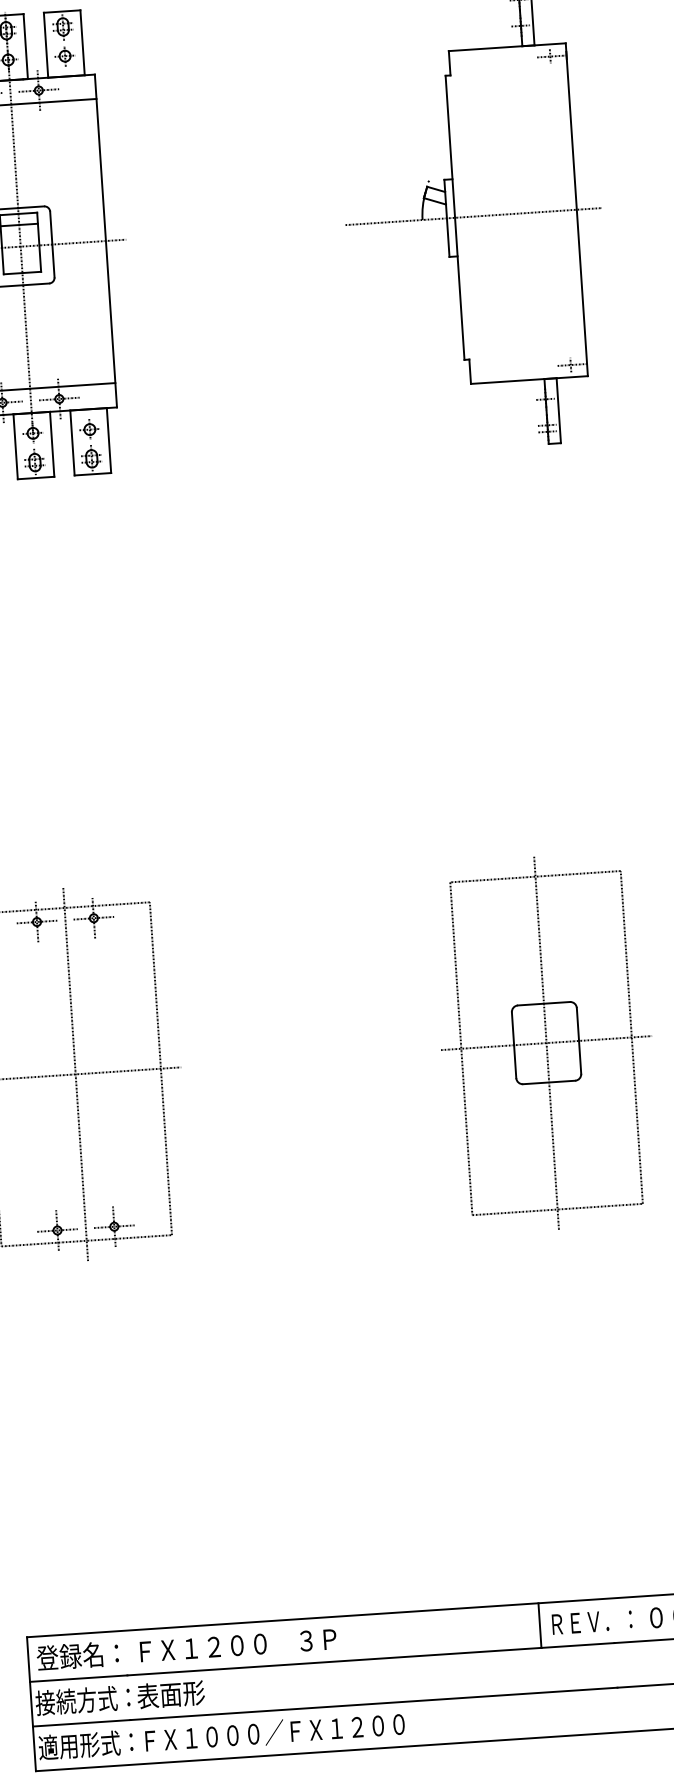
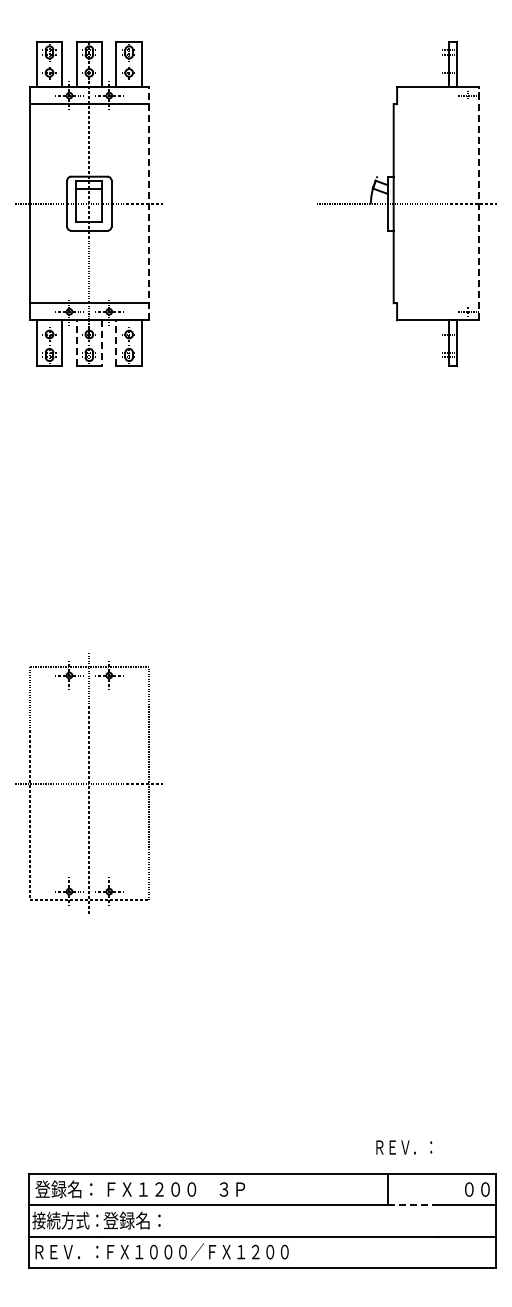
line: (577, 209) -> (479, 203), solid -> dashed
line: (106, 240) -> (149, 203), solid -> dashed
line: (72, 443) -> (116, 343), solid -> dashed
line: (52, 444) -> (102, 343), solid -> dashed
line: (15, 447) -> (76, 343), solid -> dashed
part: (545, 1043) -> (418, 783), removed
text: (592, 1621) -> (404, 1147), moved
line: (578, 1645) -> (413, 1205), solid -> dashed
text: (177, 1694) -> (131, 1220), 表面形 -> 登録名：
text: (78, 1744) -> (60, 1251), 適用形式： -> ＲＥＶ．：

